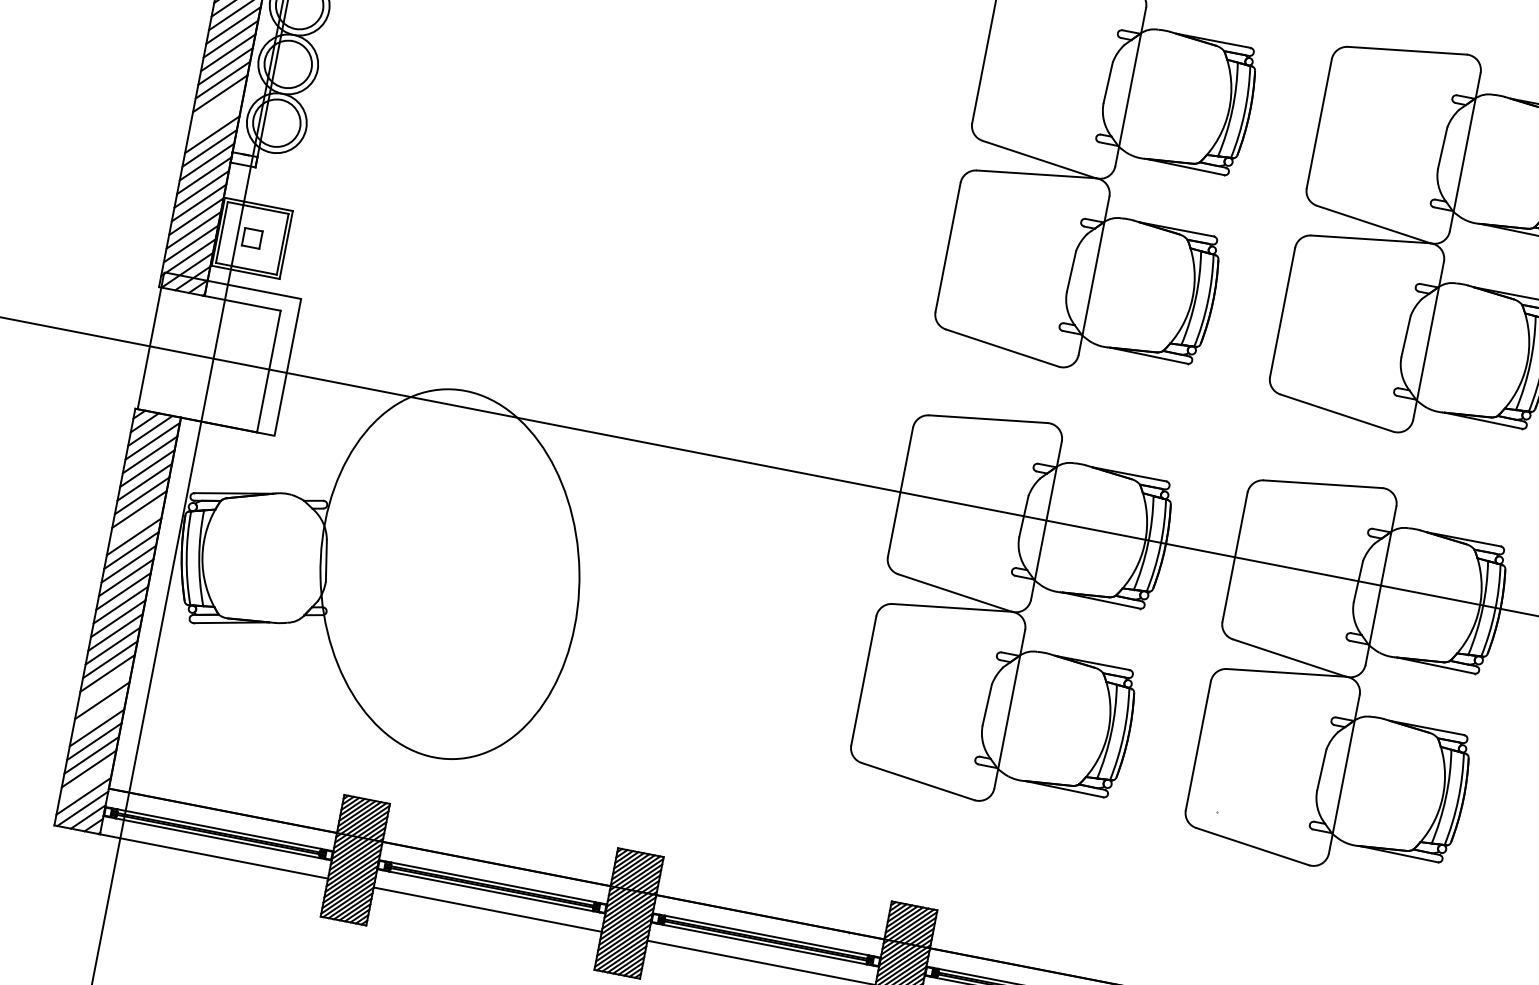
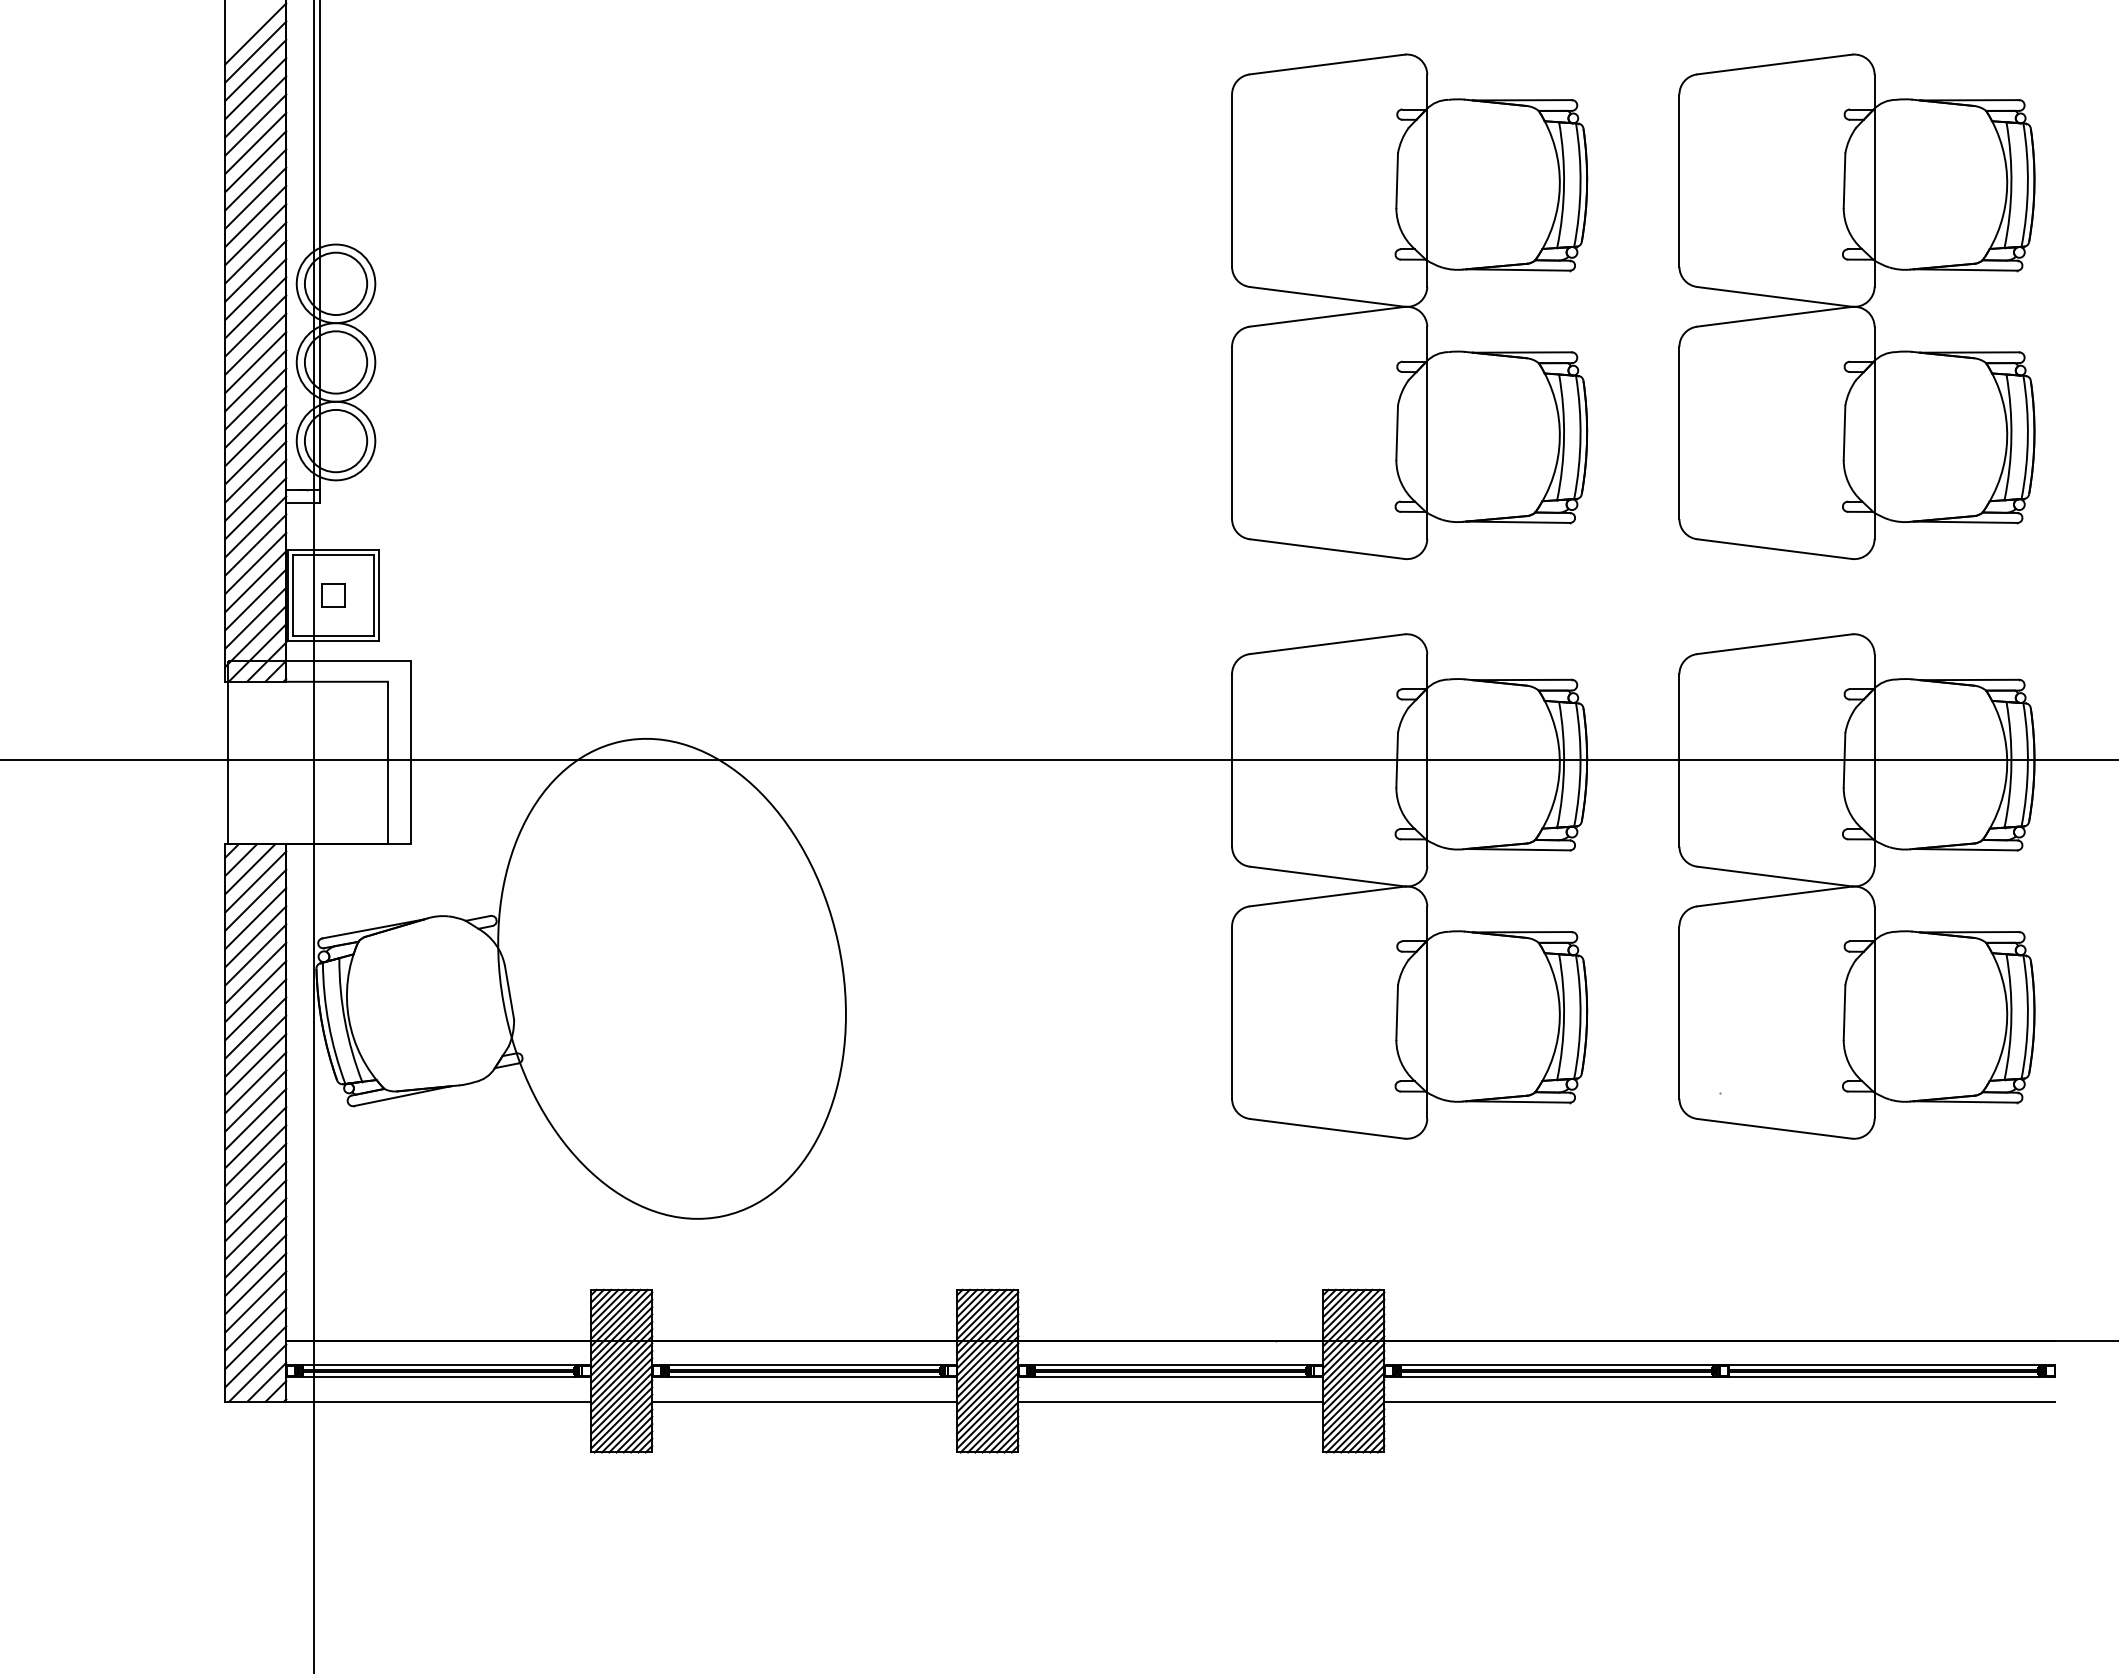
line: (217, 107) -> (255, 435), added
line: (214, 120) -> (255, 453), added
line: (136, 523) -> (255, 991), added
line: (104, 686) -> (255, 1210), added
line: (99, 713) -> (255, 1246), added
line: (86, 782) -> (255, 1338), added

